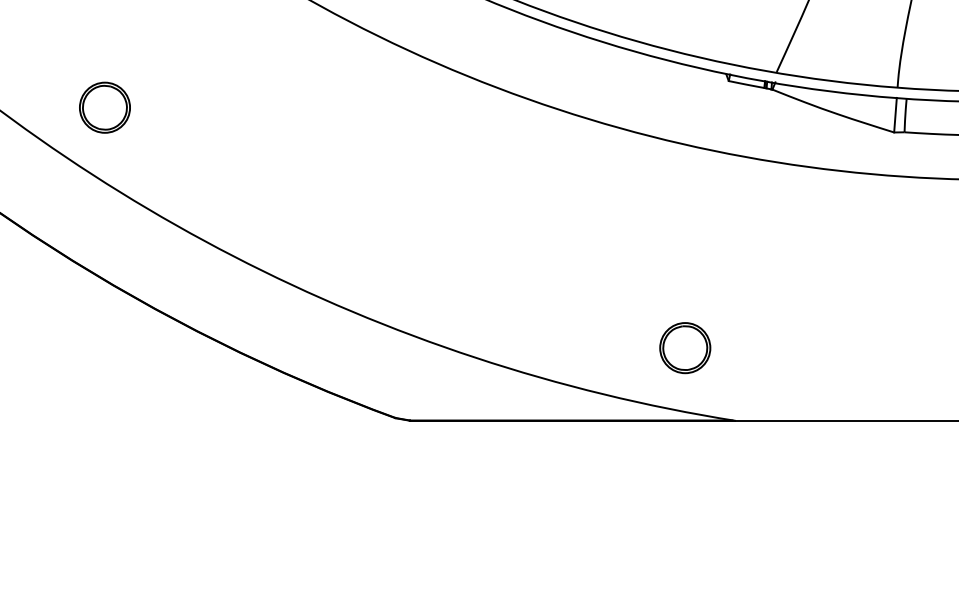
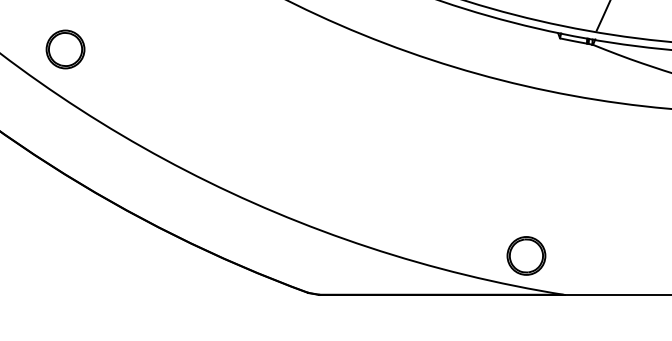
part: (104, 107) -> (65, 49), moved
part: (685, 348) -> (526, 256), moved

